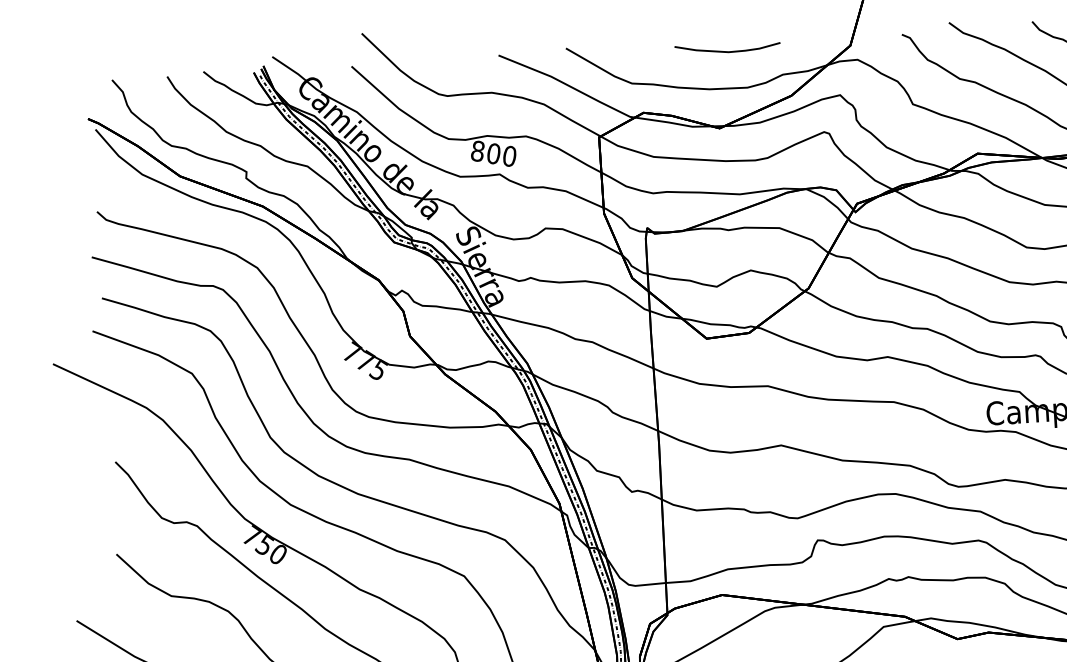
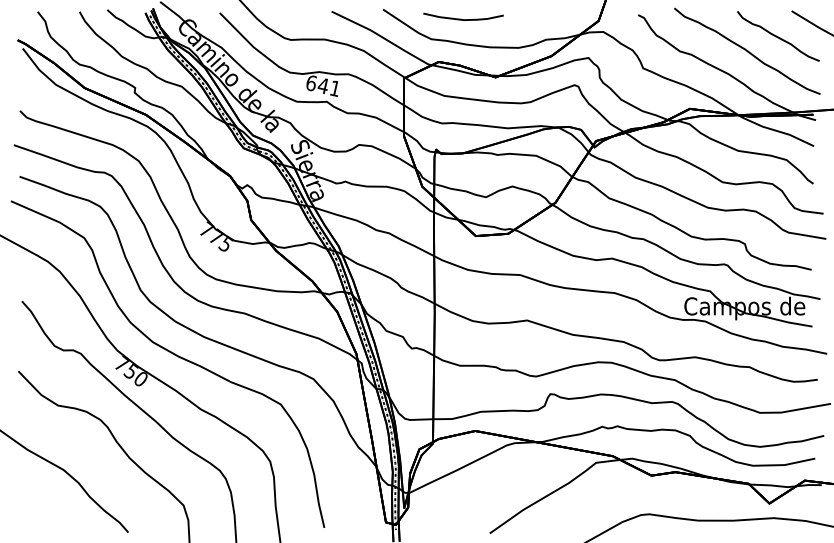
curve: (725, 50) -> (461, 18), moved
text: (493, 153) -> (323, 85), 800 -> 641

